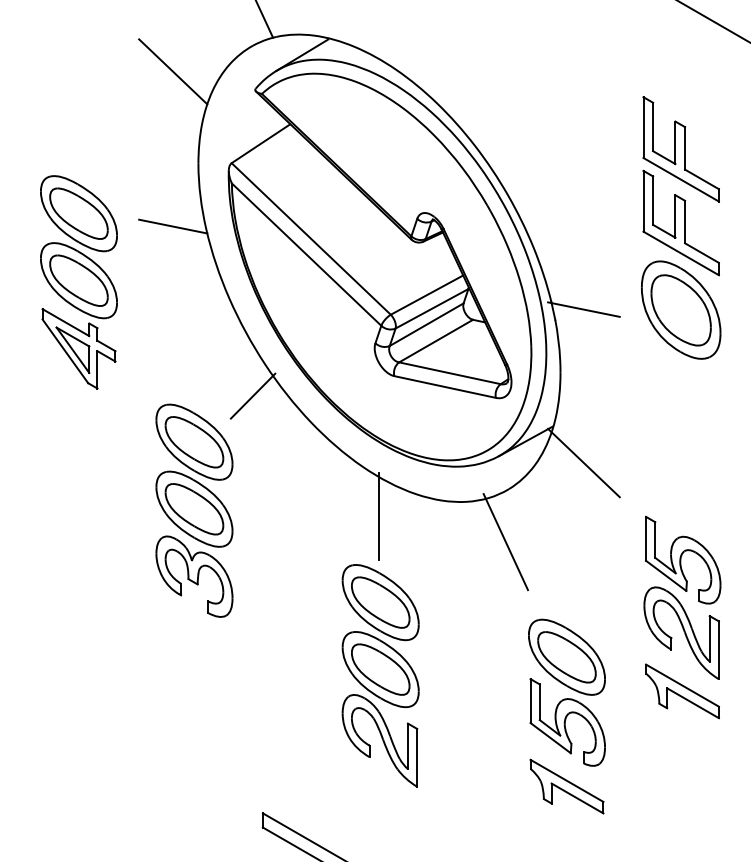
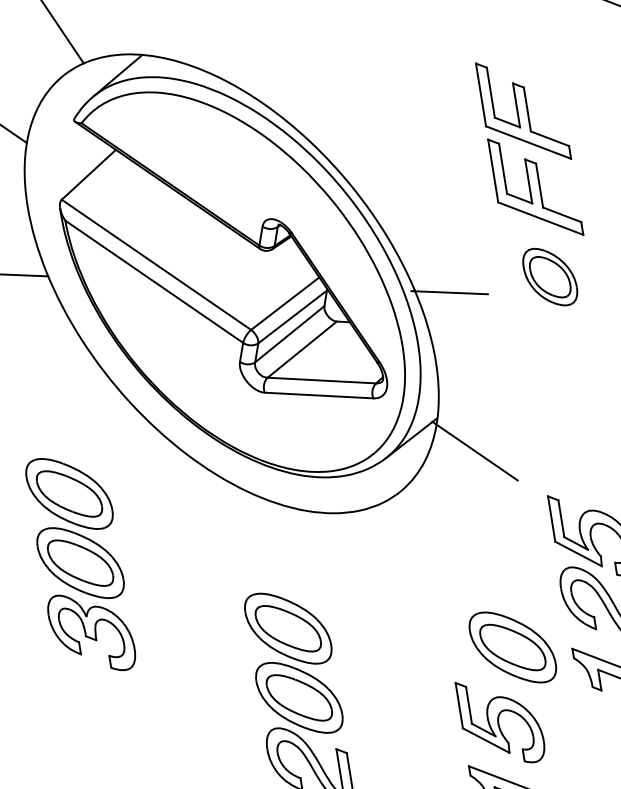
part: (681, 309) -> (550, 276), size x0.6
line: (252, 395) -> (121, 436), removed
line: (379, 516) -> (272, 540), removed
line: (505, 542) -> (407, 546), removed
part: (566, 656) -> (512, 646), moved

